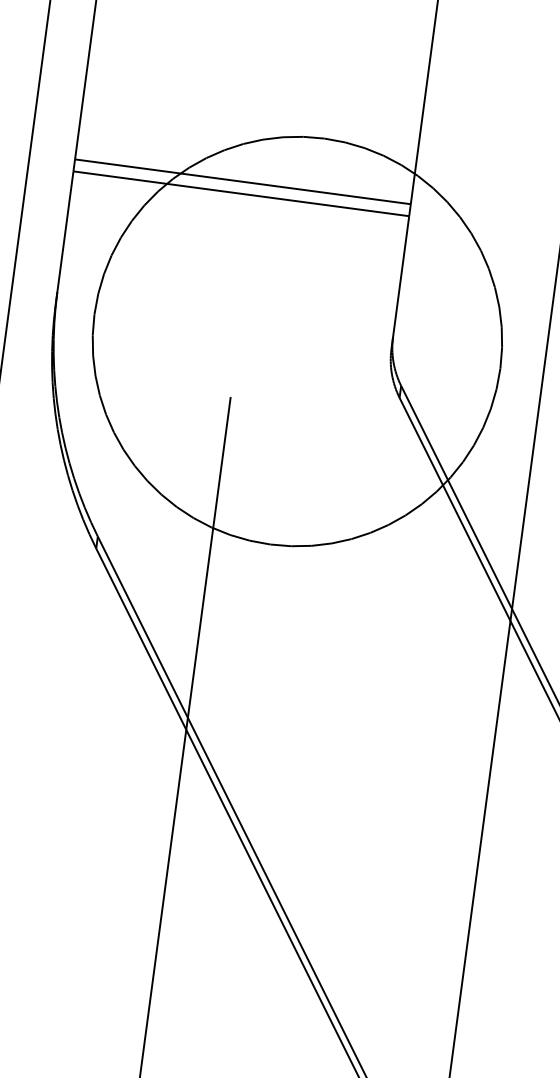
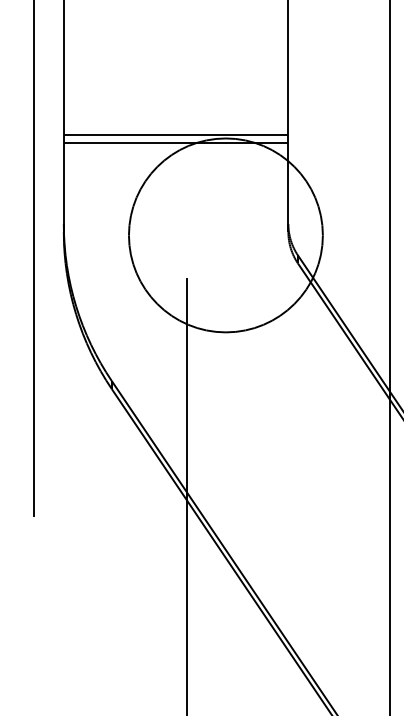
circle: (296, 341) -> (225, 235), size x0.71

